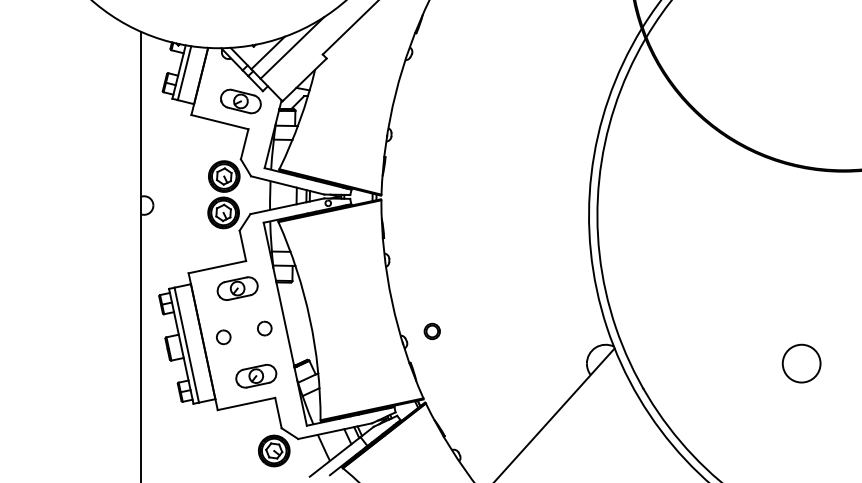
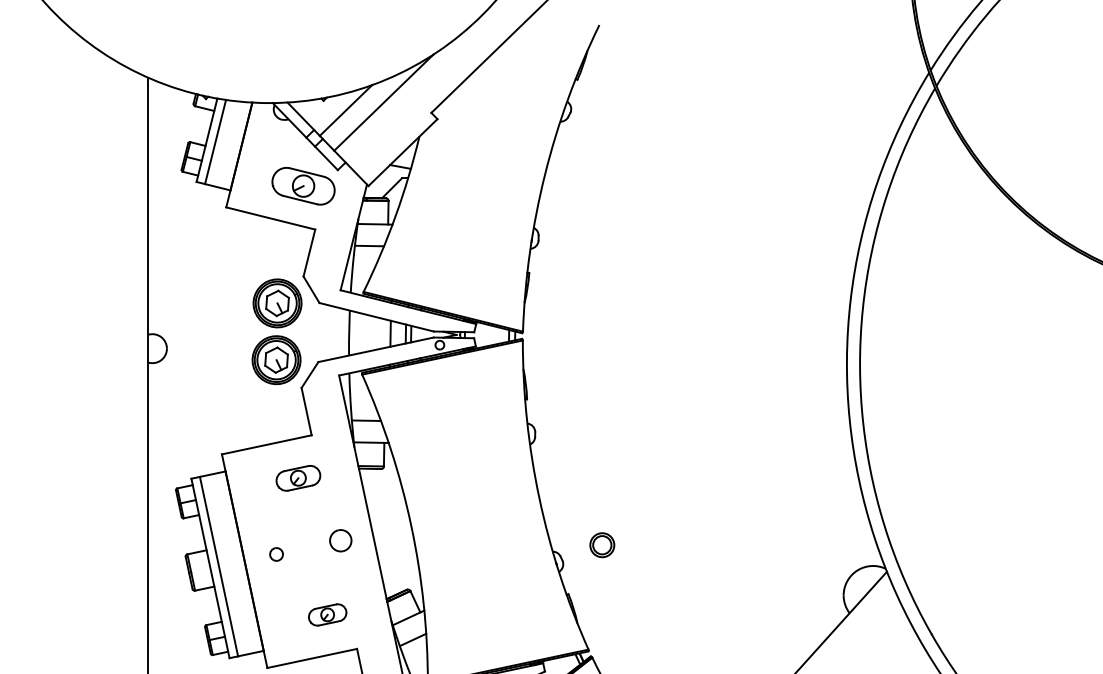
part: (237, 288) -> (298, 478), size x0.7
part: (223, 337) -> (276, 554), size x0.6
part: (256, 375) -> (327, 613), size x0.6

